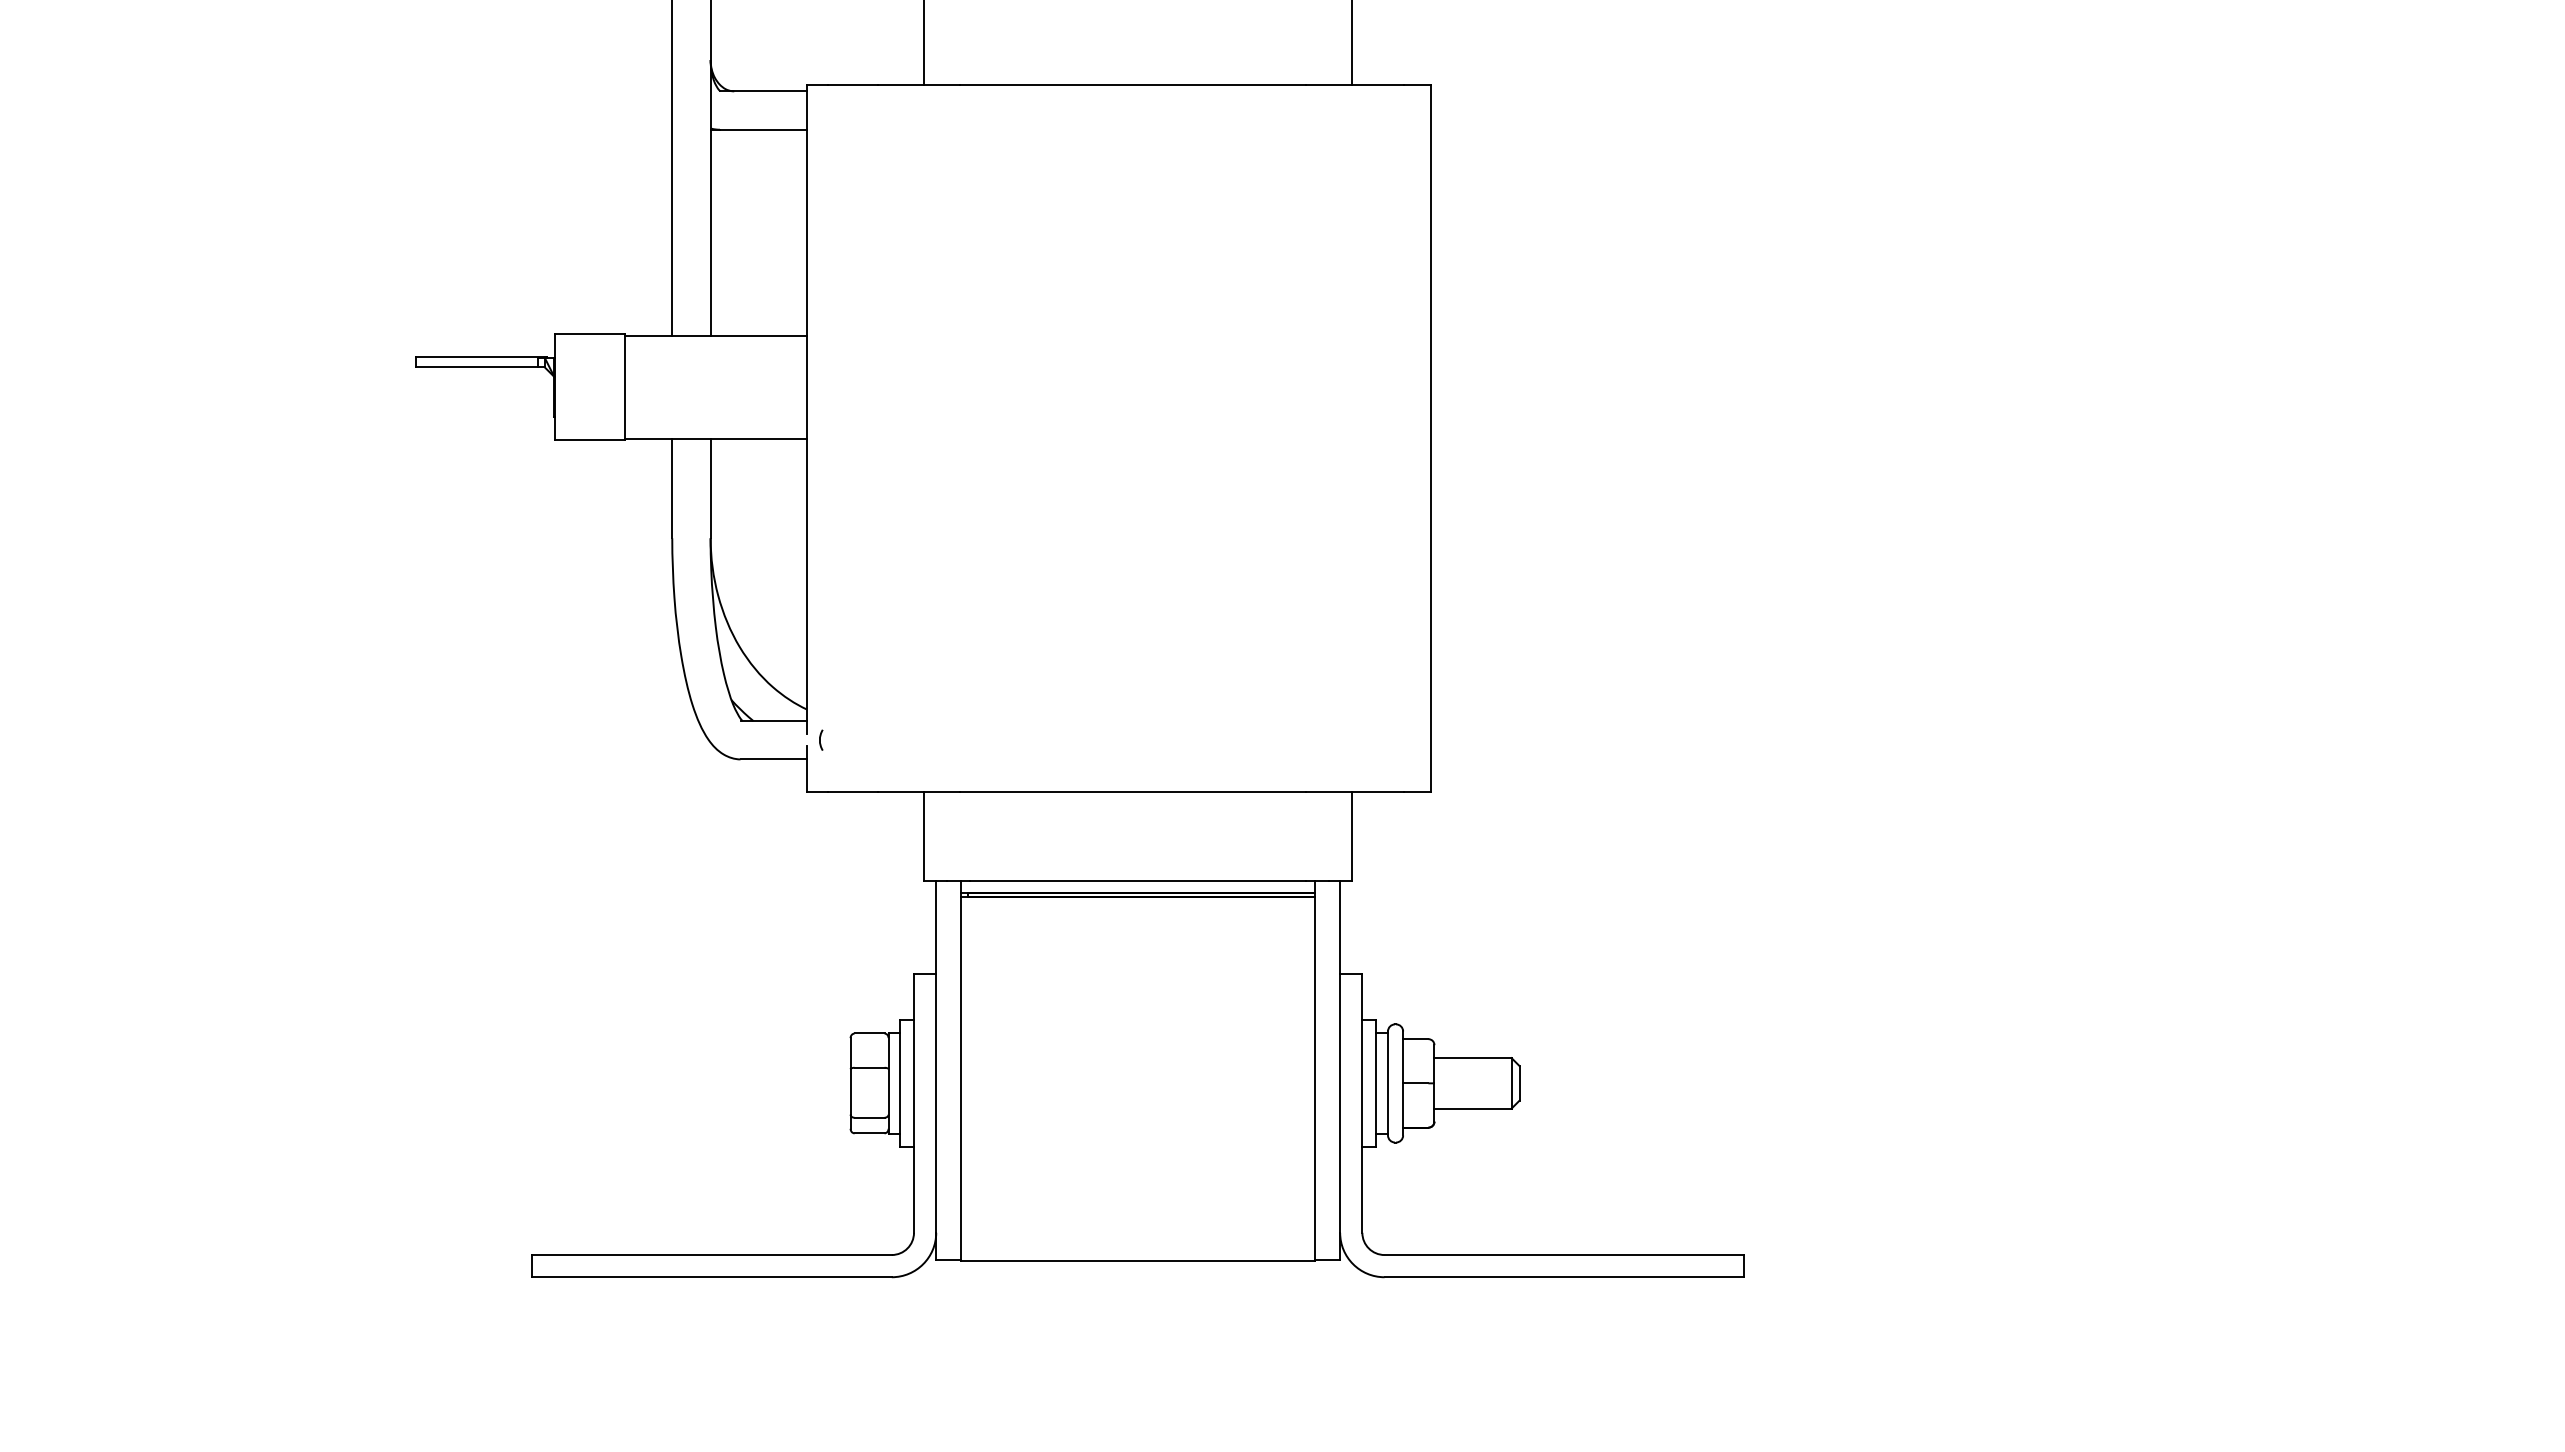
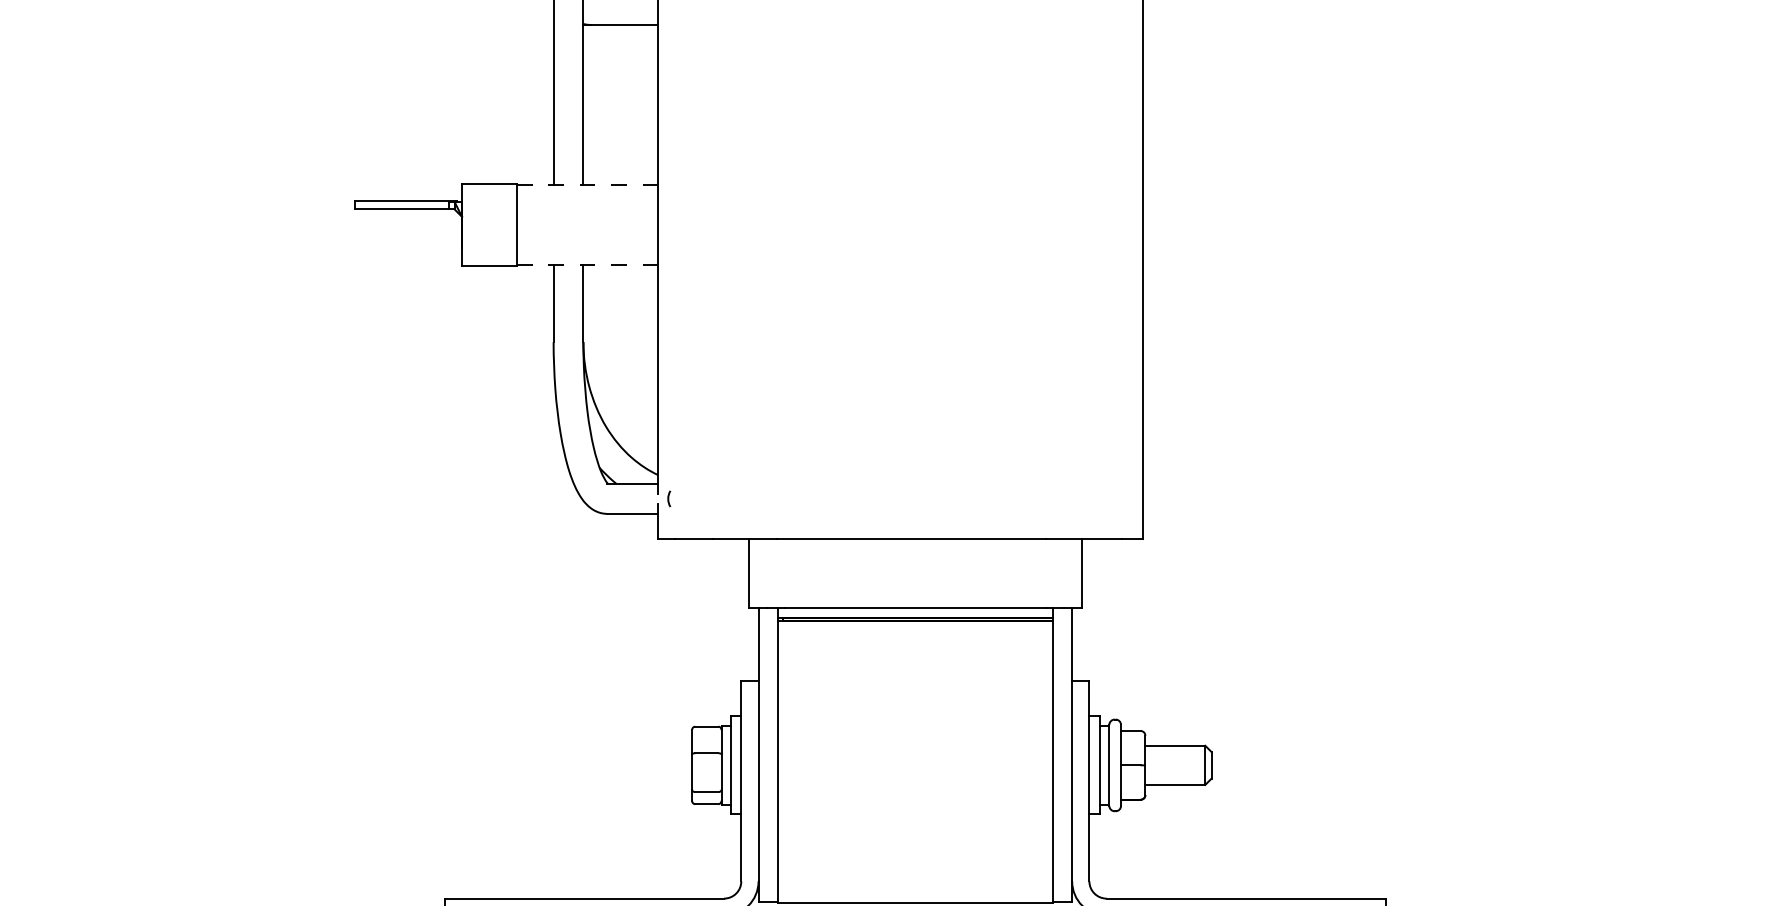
line: (716, 335) -> (587, 184), solid -> dashed
line: (716, 438) -> (587, 264), solid -> dashed

